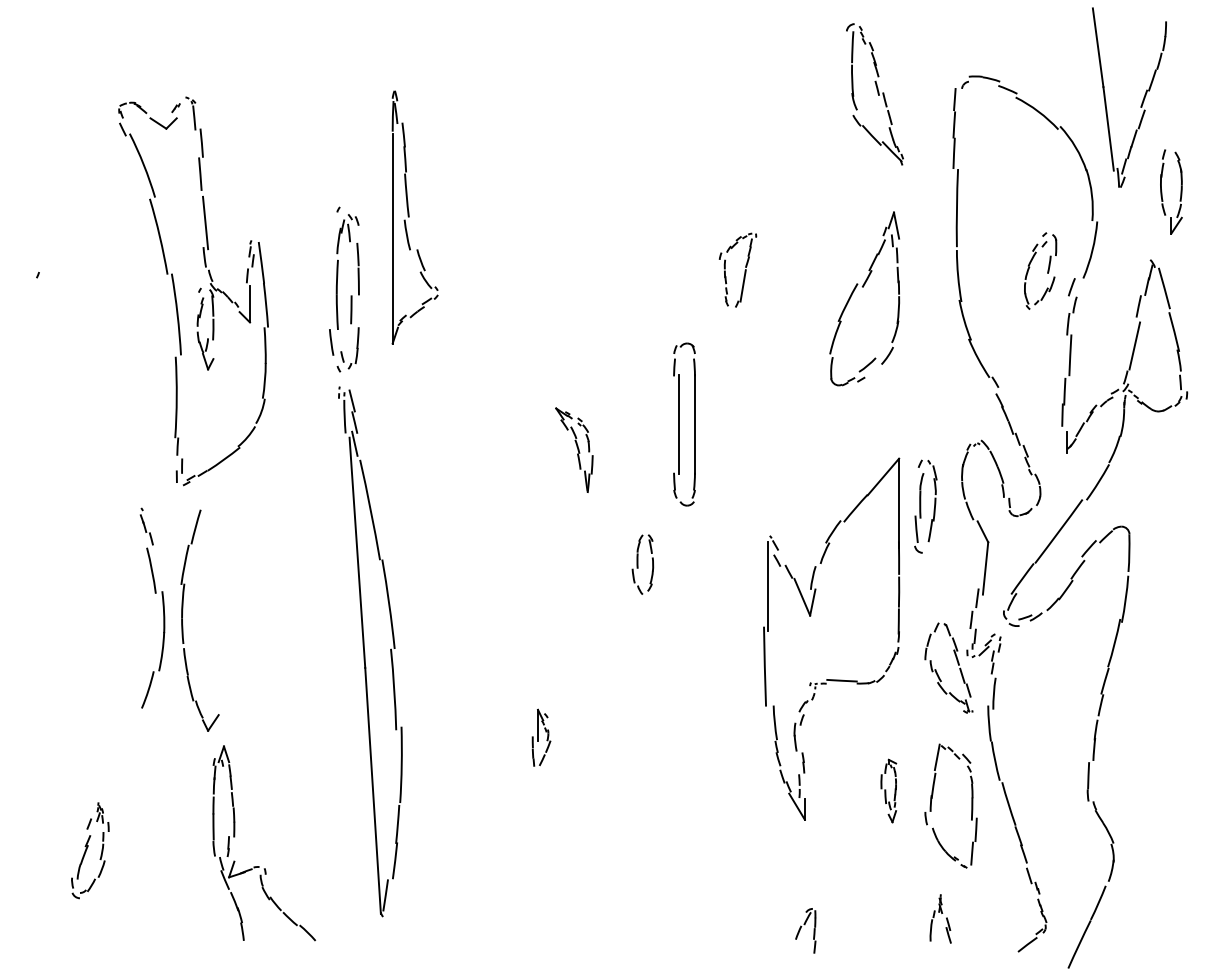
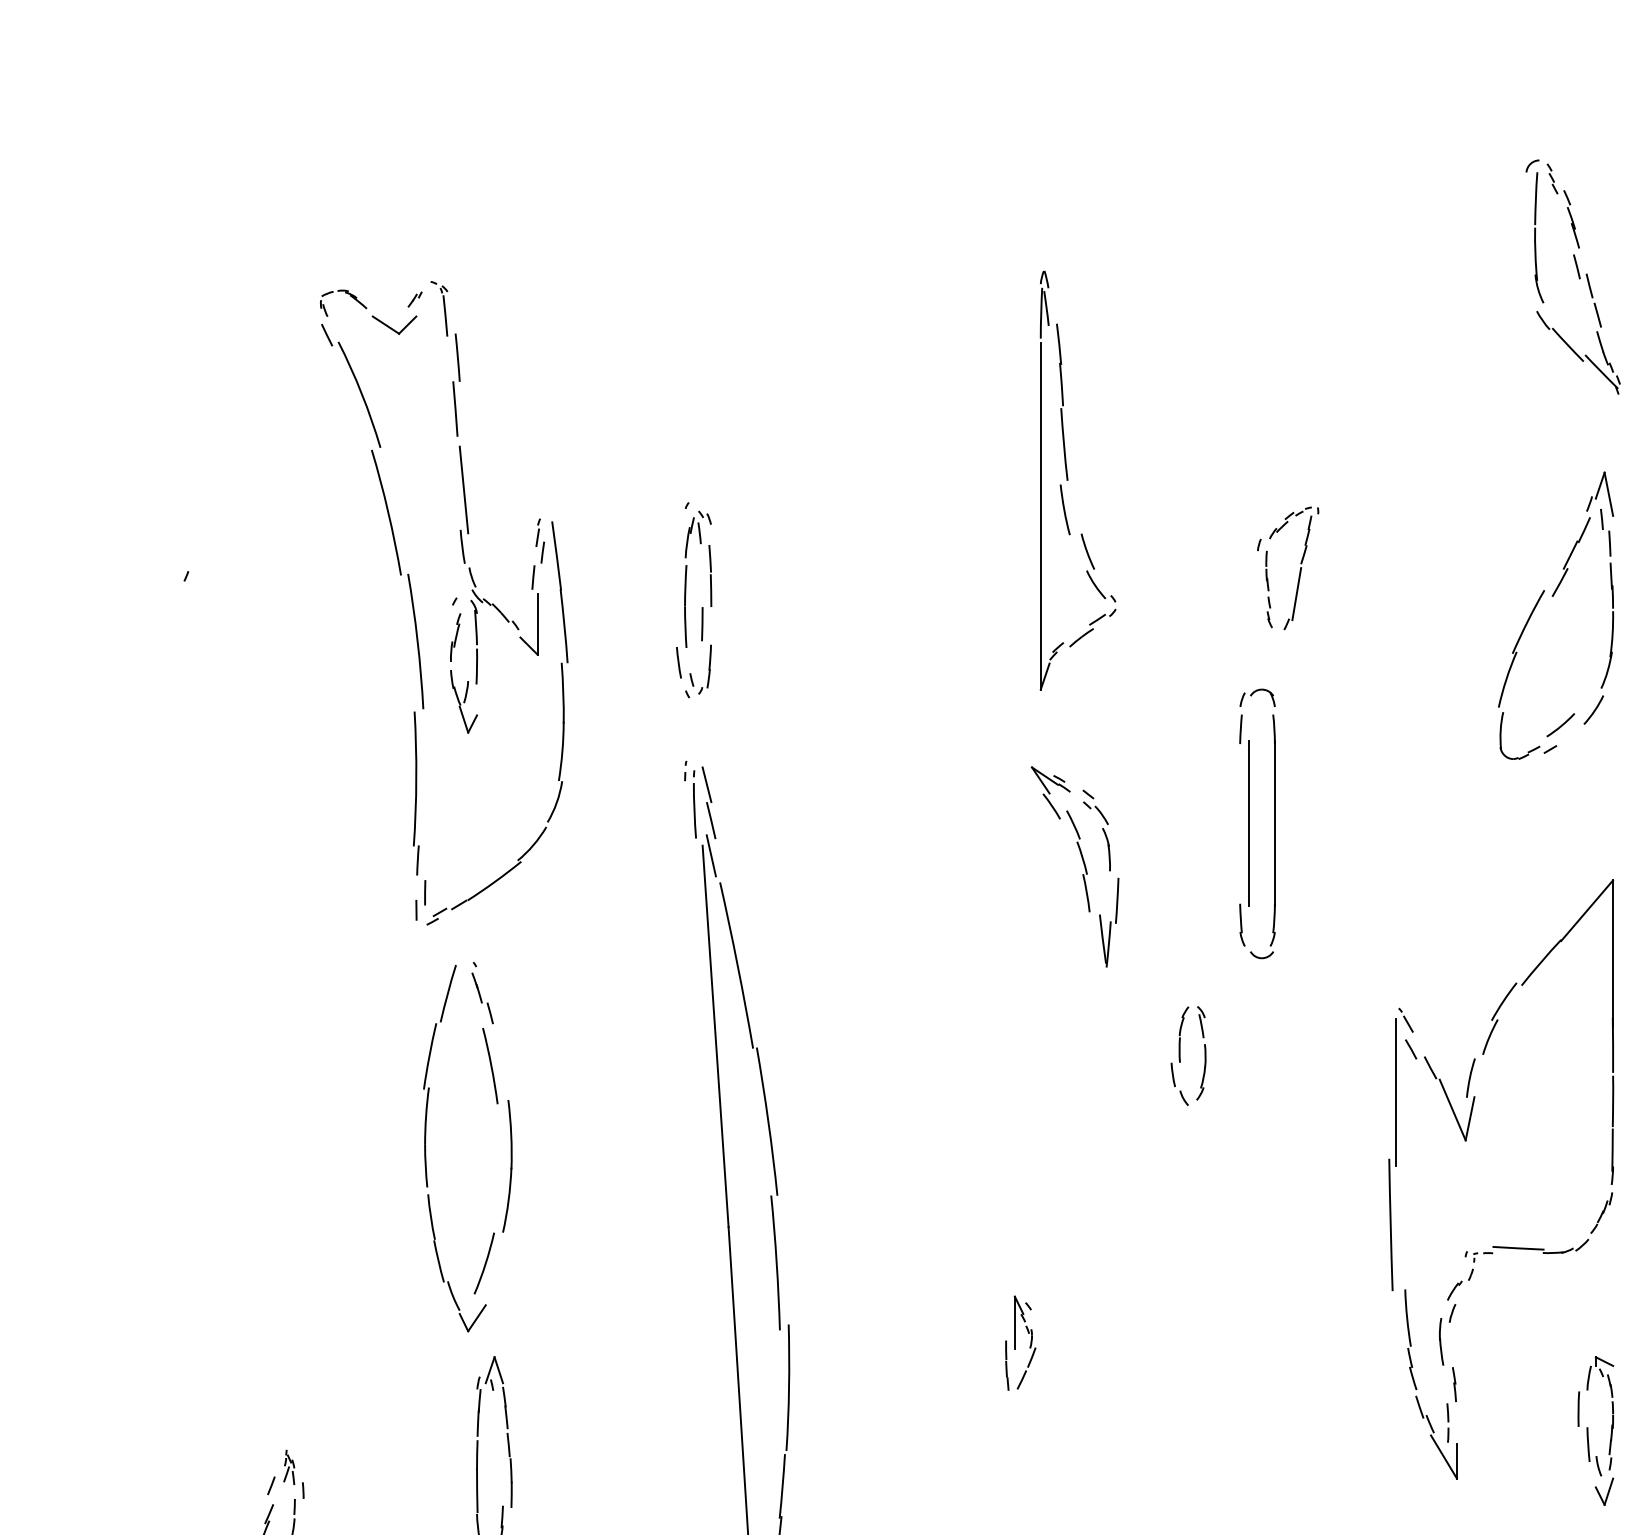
part: (414, 217) -> (1076, 480), moved
part: (744, 270) -> (1298, 568), moved
part: (344, 289) -> (694, 600), size x0.71
part: (574, 450) -> (1075, 866), size x1.43
part: (162, 606) -> (508, 1125), moved
part: (888, 790) -> (1595, 1430), size x1.43

